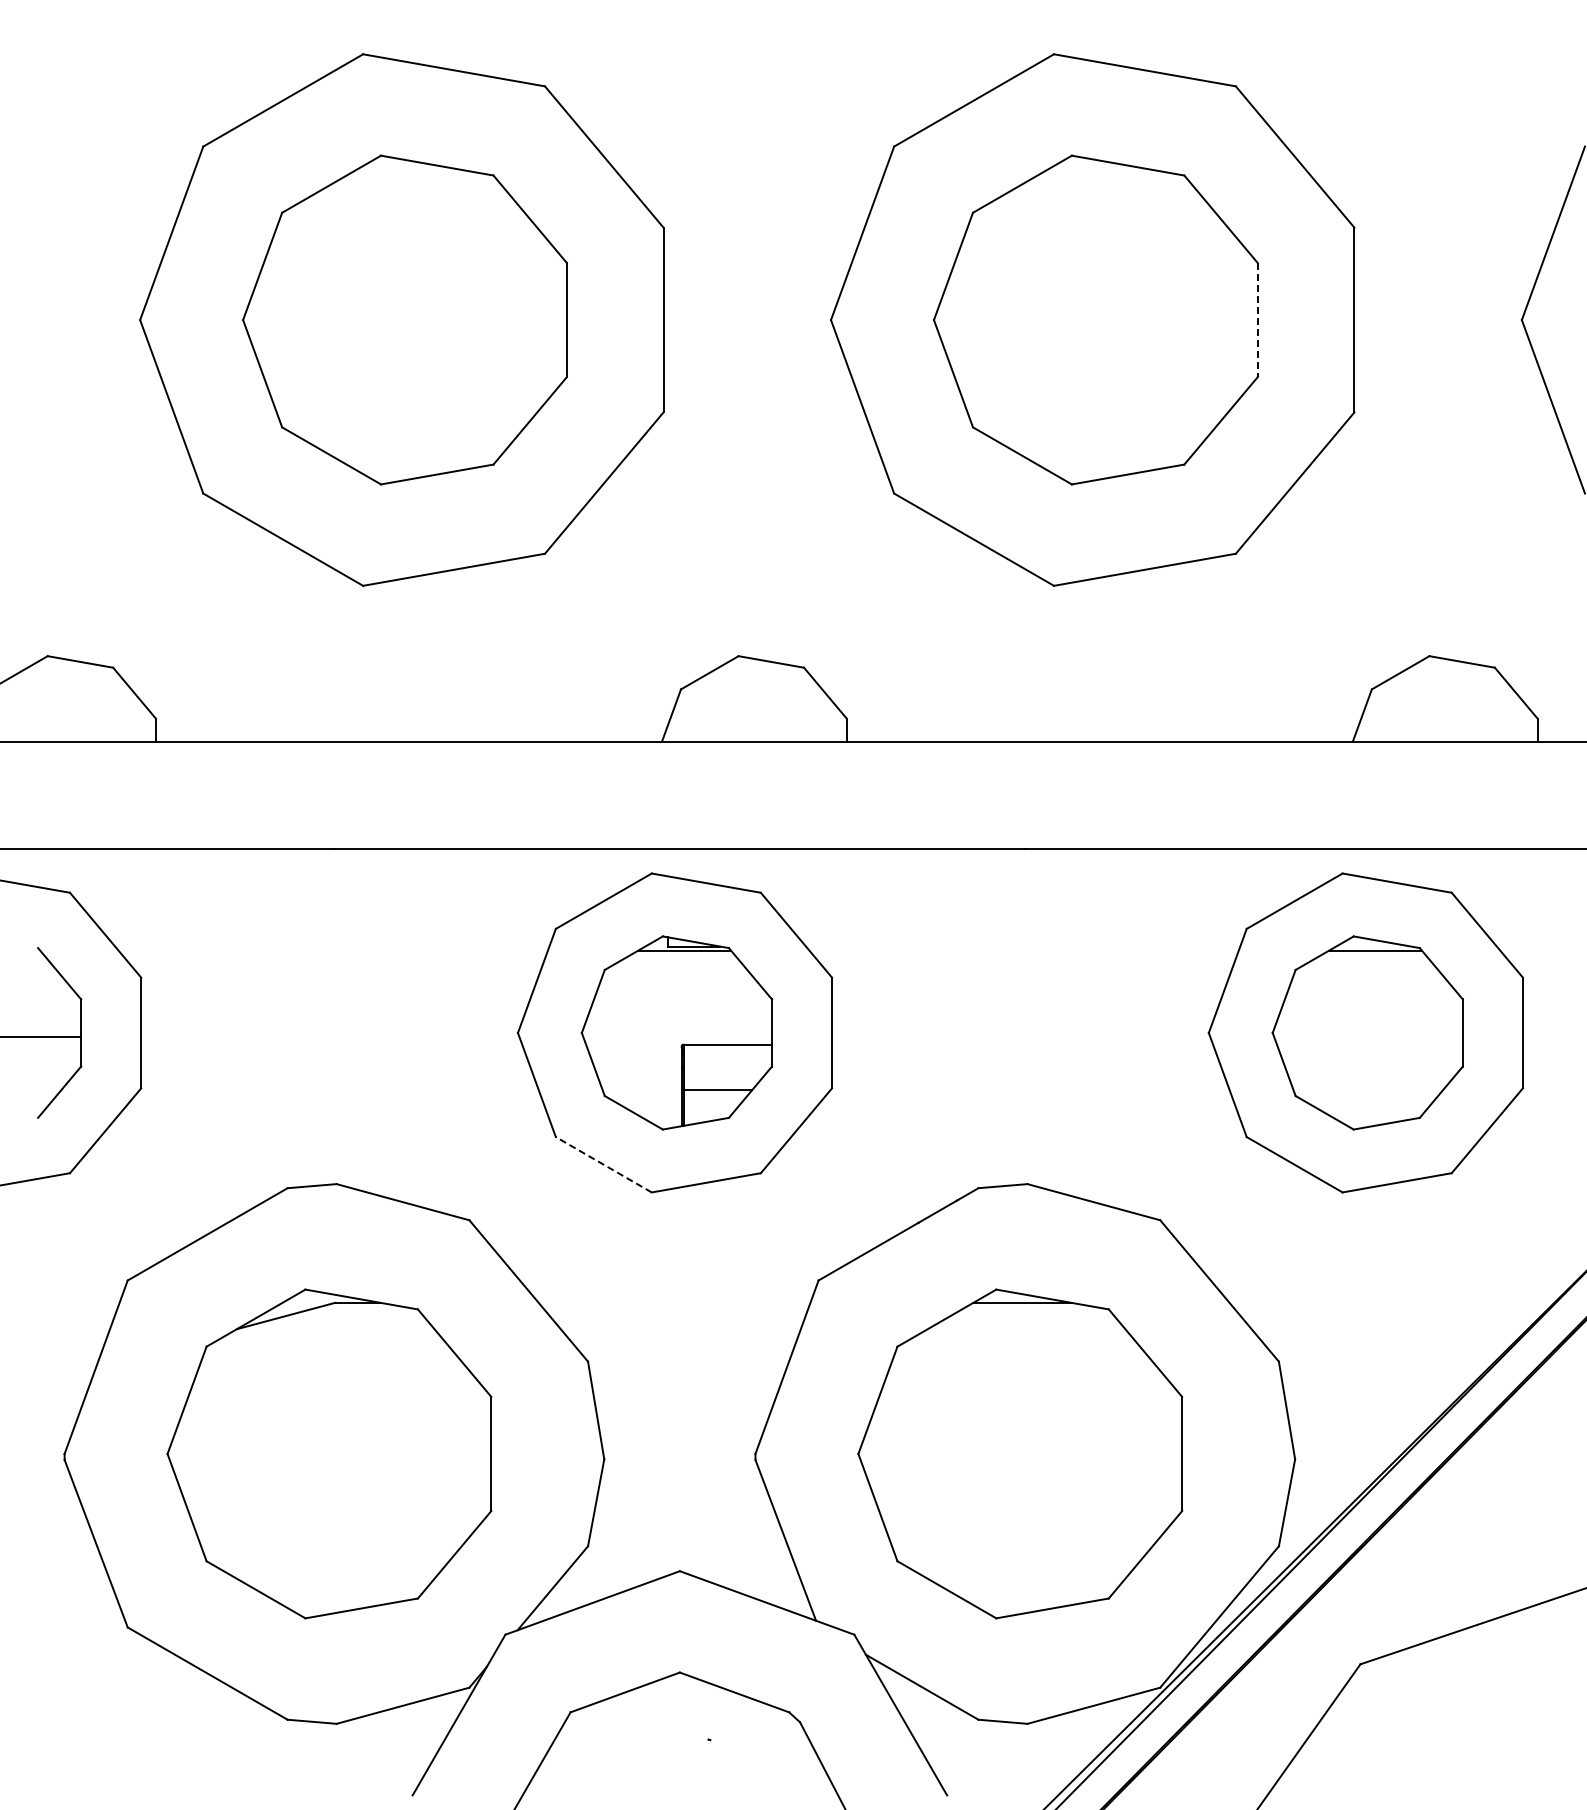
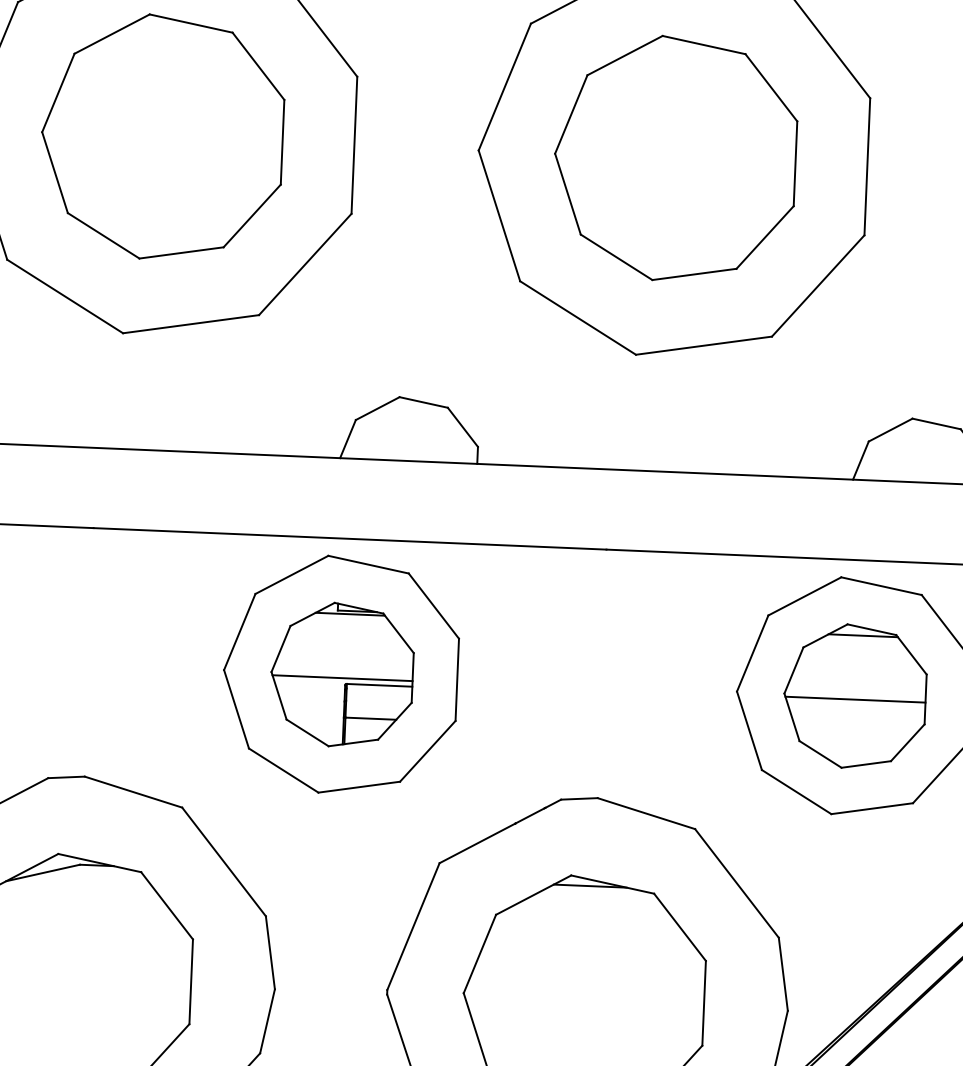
line: (1257, 320) -> (795, 164), dashed -> solid
line: (677, 1037) -> (342, 678), added
line: (1368, 1037) -> (855, 699), added
line: (603, 1164) -> (283, 770), dashed -> solid

